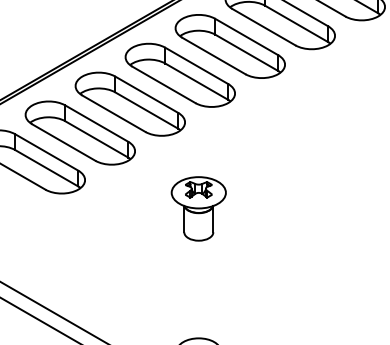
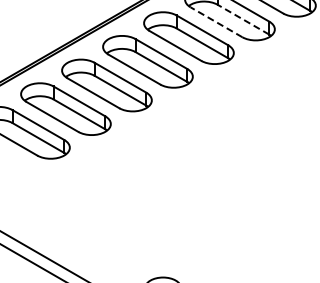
line: (296, 23) -> (243, 19), solid -> dashed
line: (263, 27) -> (216, 22), solid -> dashed
part: (199, 209) -> (163, 171), removed

